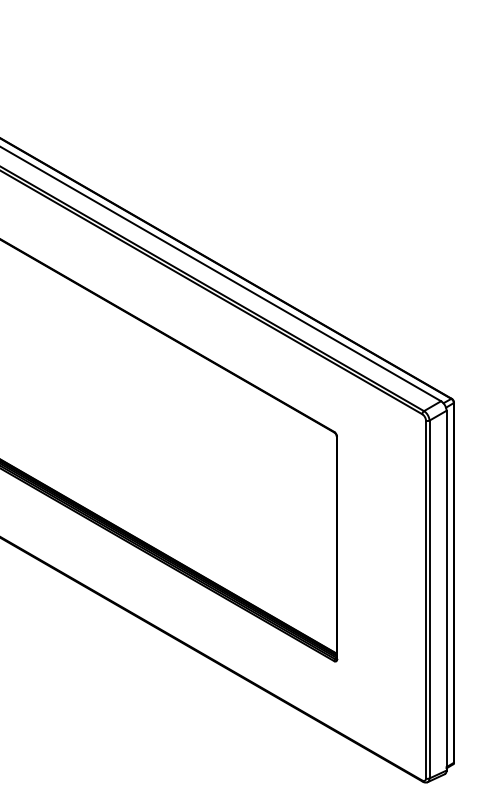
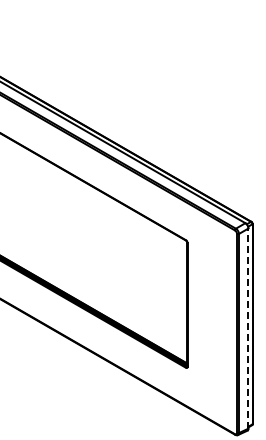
line: (446, 590) -> (248, 328), solid -> dashed

